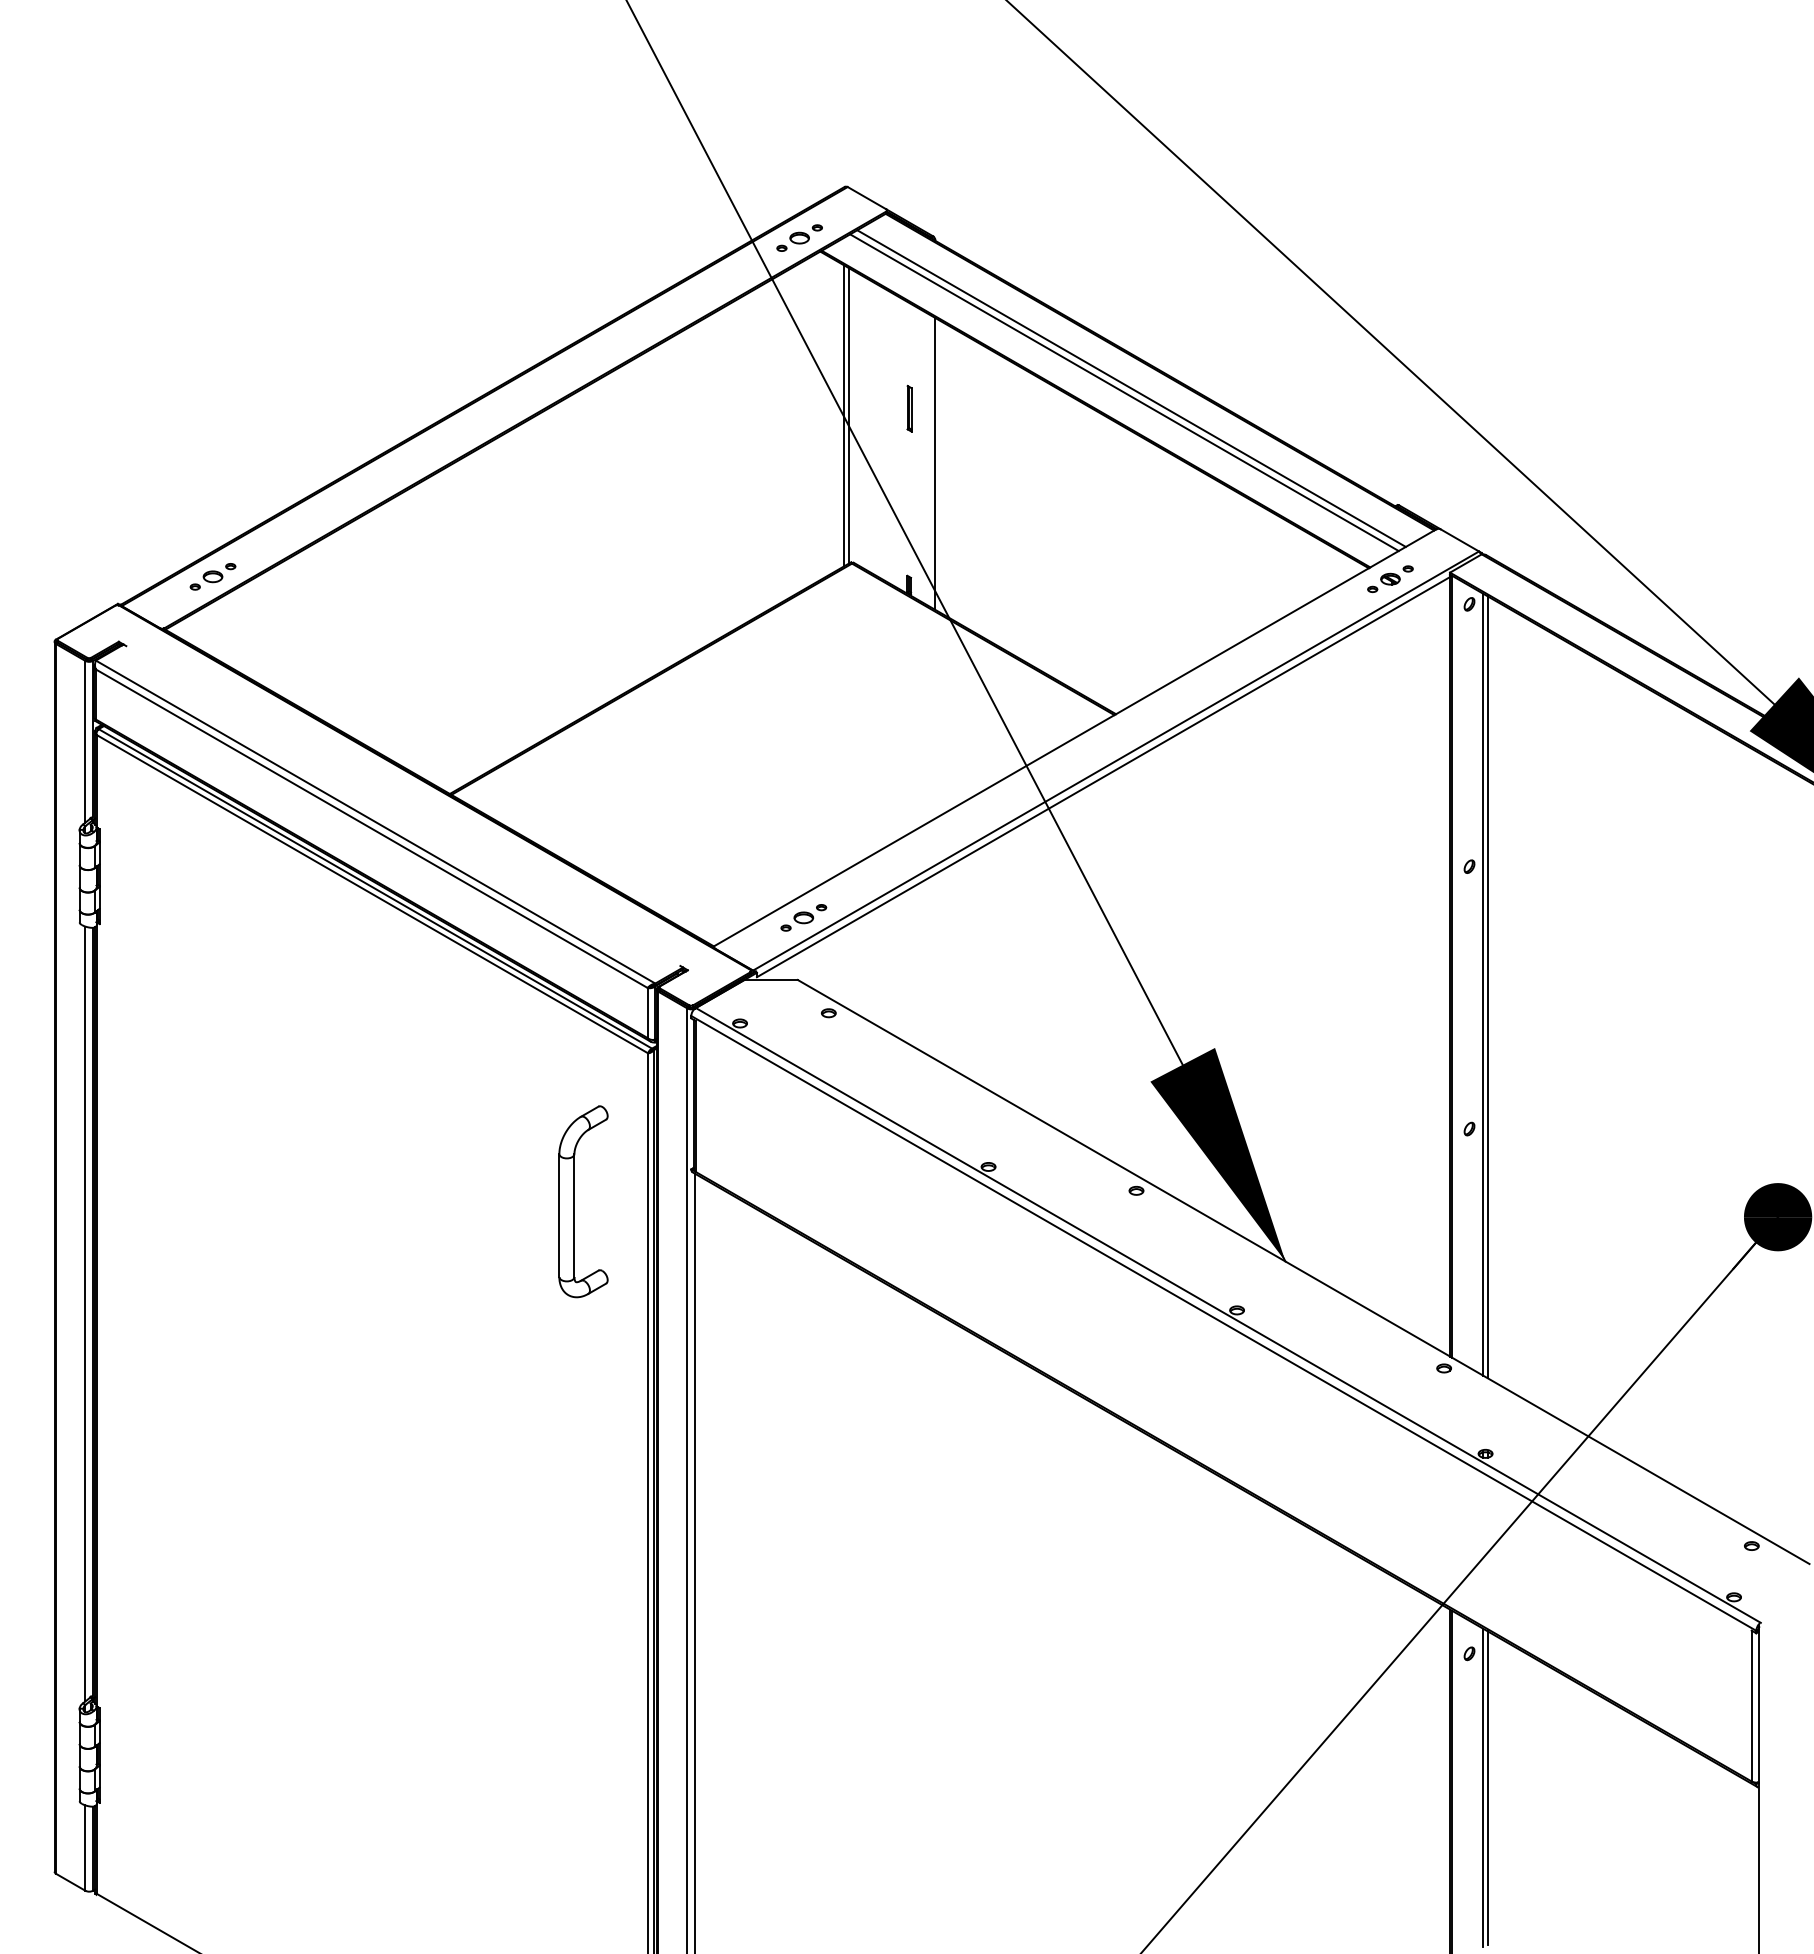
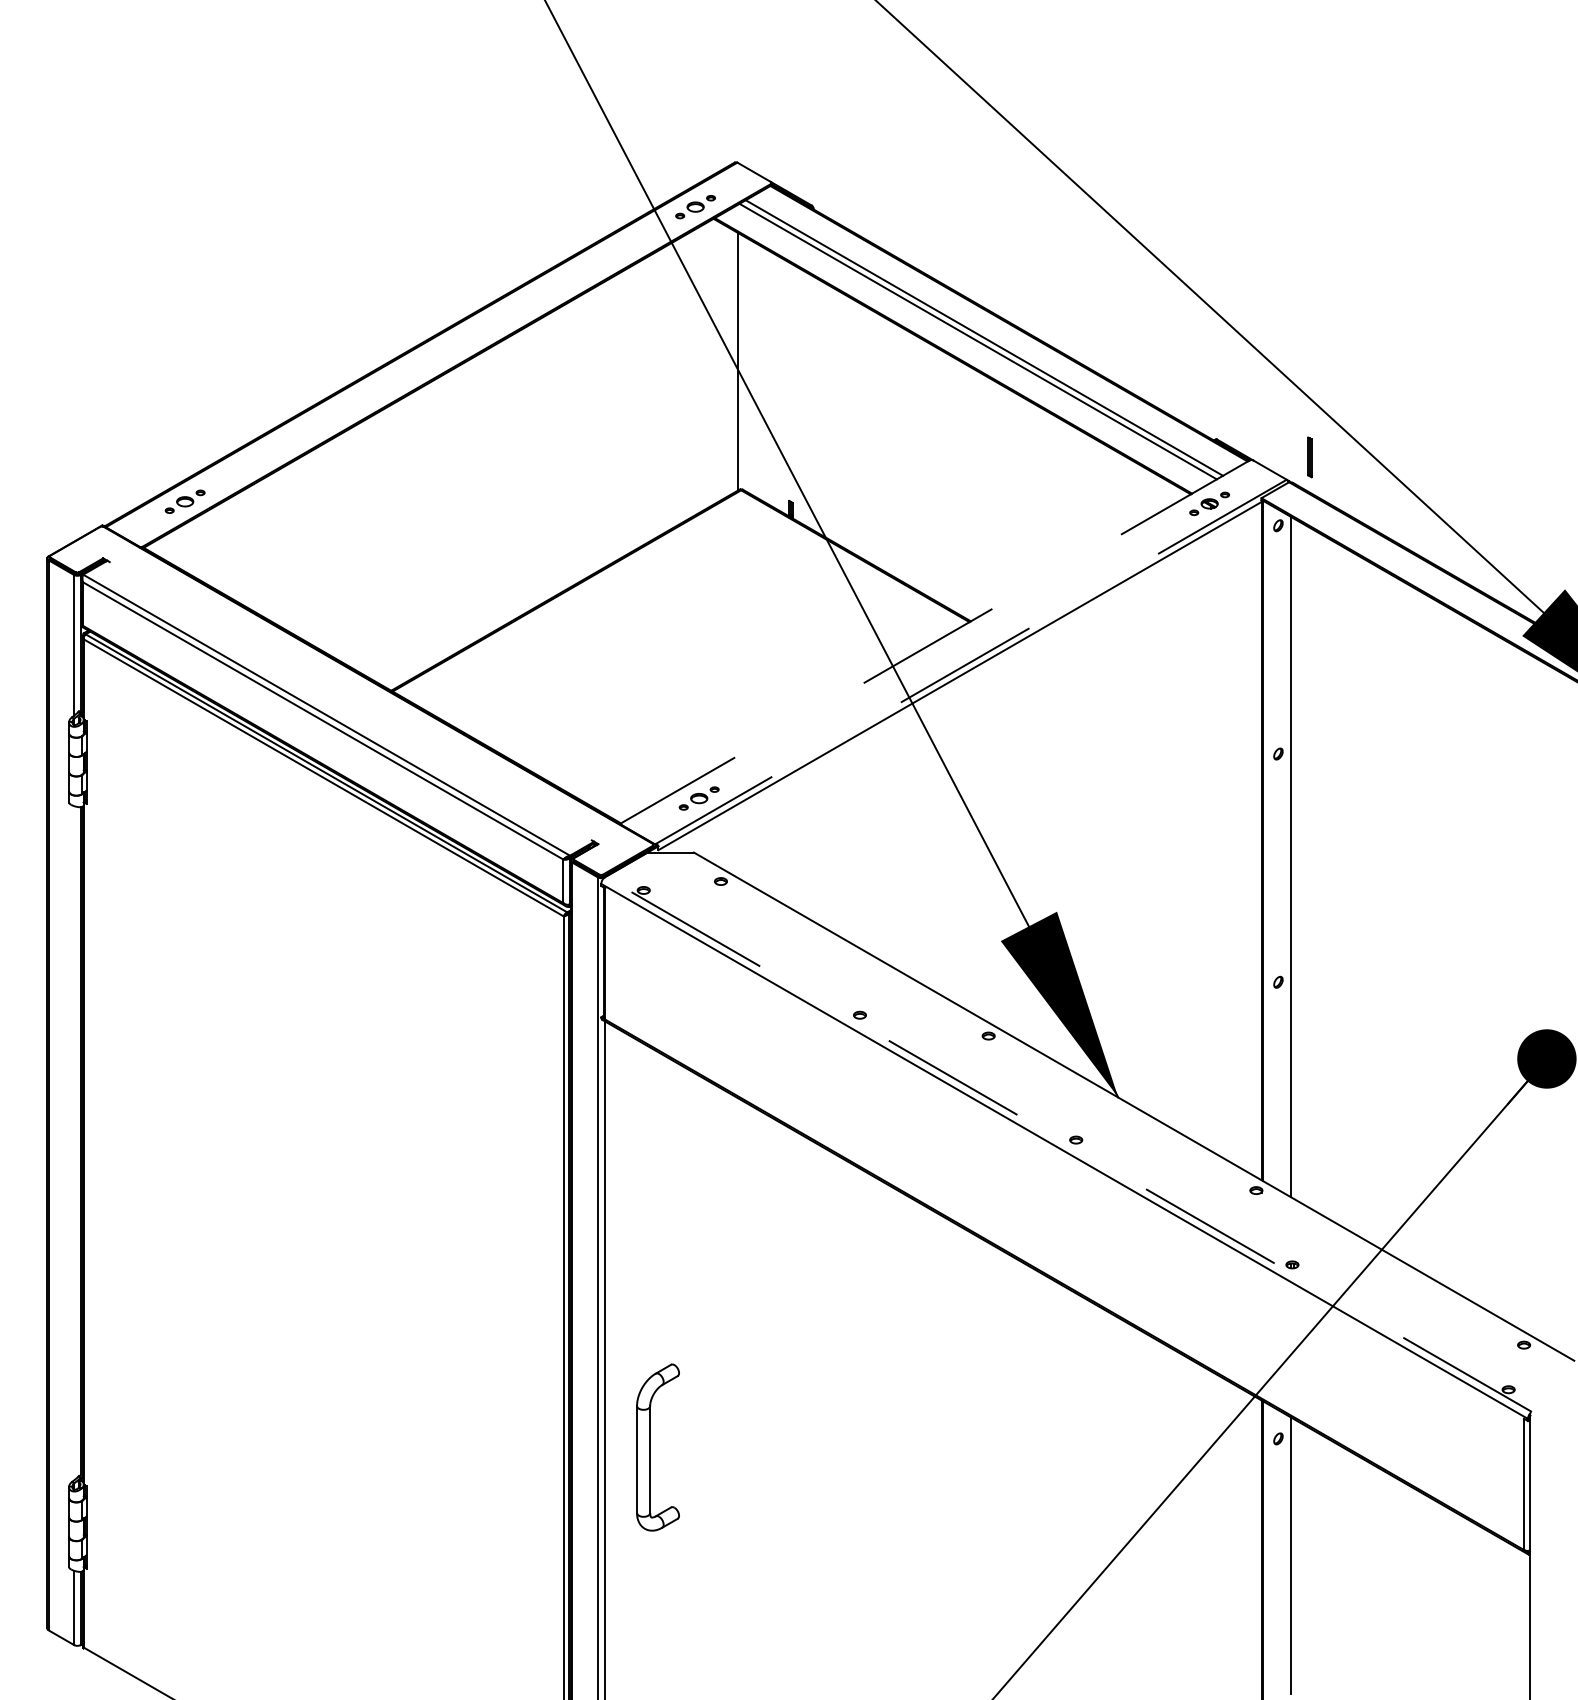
part: (909, 408) -> (1309, 457), moved
line: (844, 415) -> (734, 361), removed
line: (934, 463) -> (812, 403), removed
line: (1075, 737) -> (935, 641), solid -> dashed
line: (1115, 761) -> (970, 662), solid -> dashed
line: (1487, 987) -> (1294, 859), removed
part: (574, 1201) -> (650, 1447), moved
line: (85, 1313) -> (74, 1142), removed
line: (1228, 1315) -> (1068, 1144), solid -> dashed
line: (1487, 1787) -> (1294, 1555), removed

